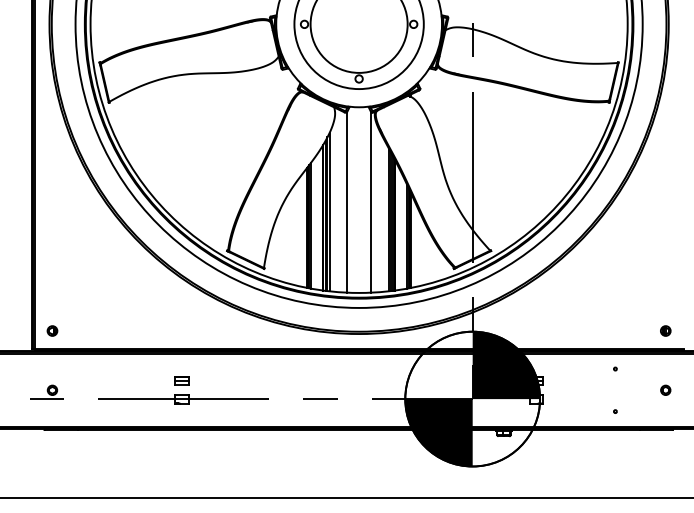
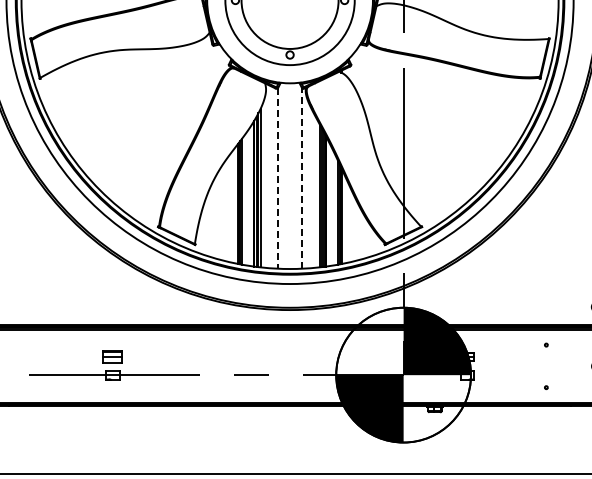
line: (370, 201) -> (301, 177), solid -> dashed
line: (347, 202) -> (278, 178), solid -> dashed
part: (181, 380) -> (112, 356), size x1.4

